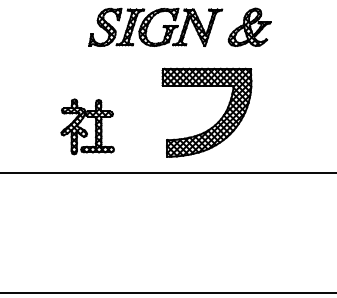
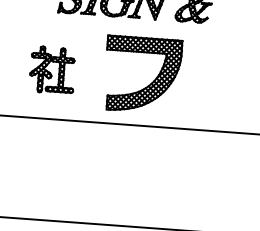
part: (216, 122) -> (150, 83), moved
part: (87, 126) -> (52, 69), moved

